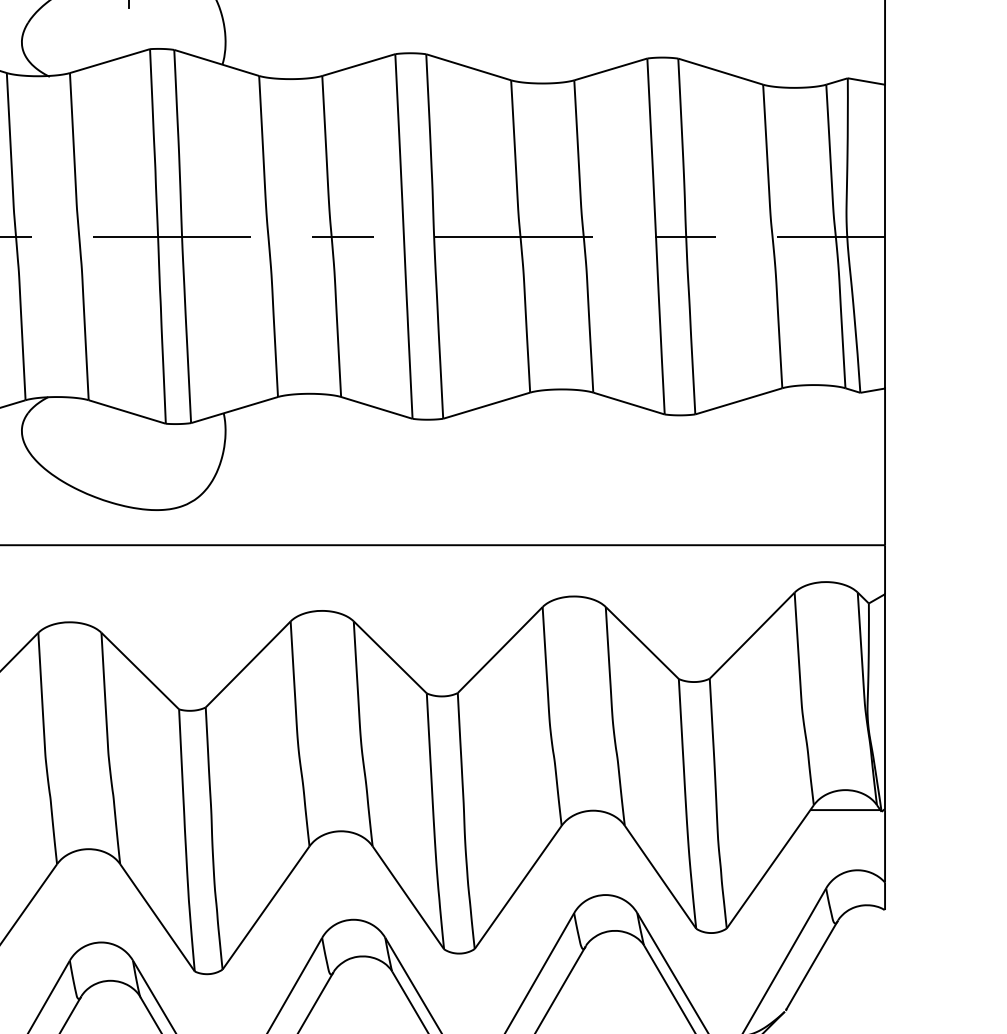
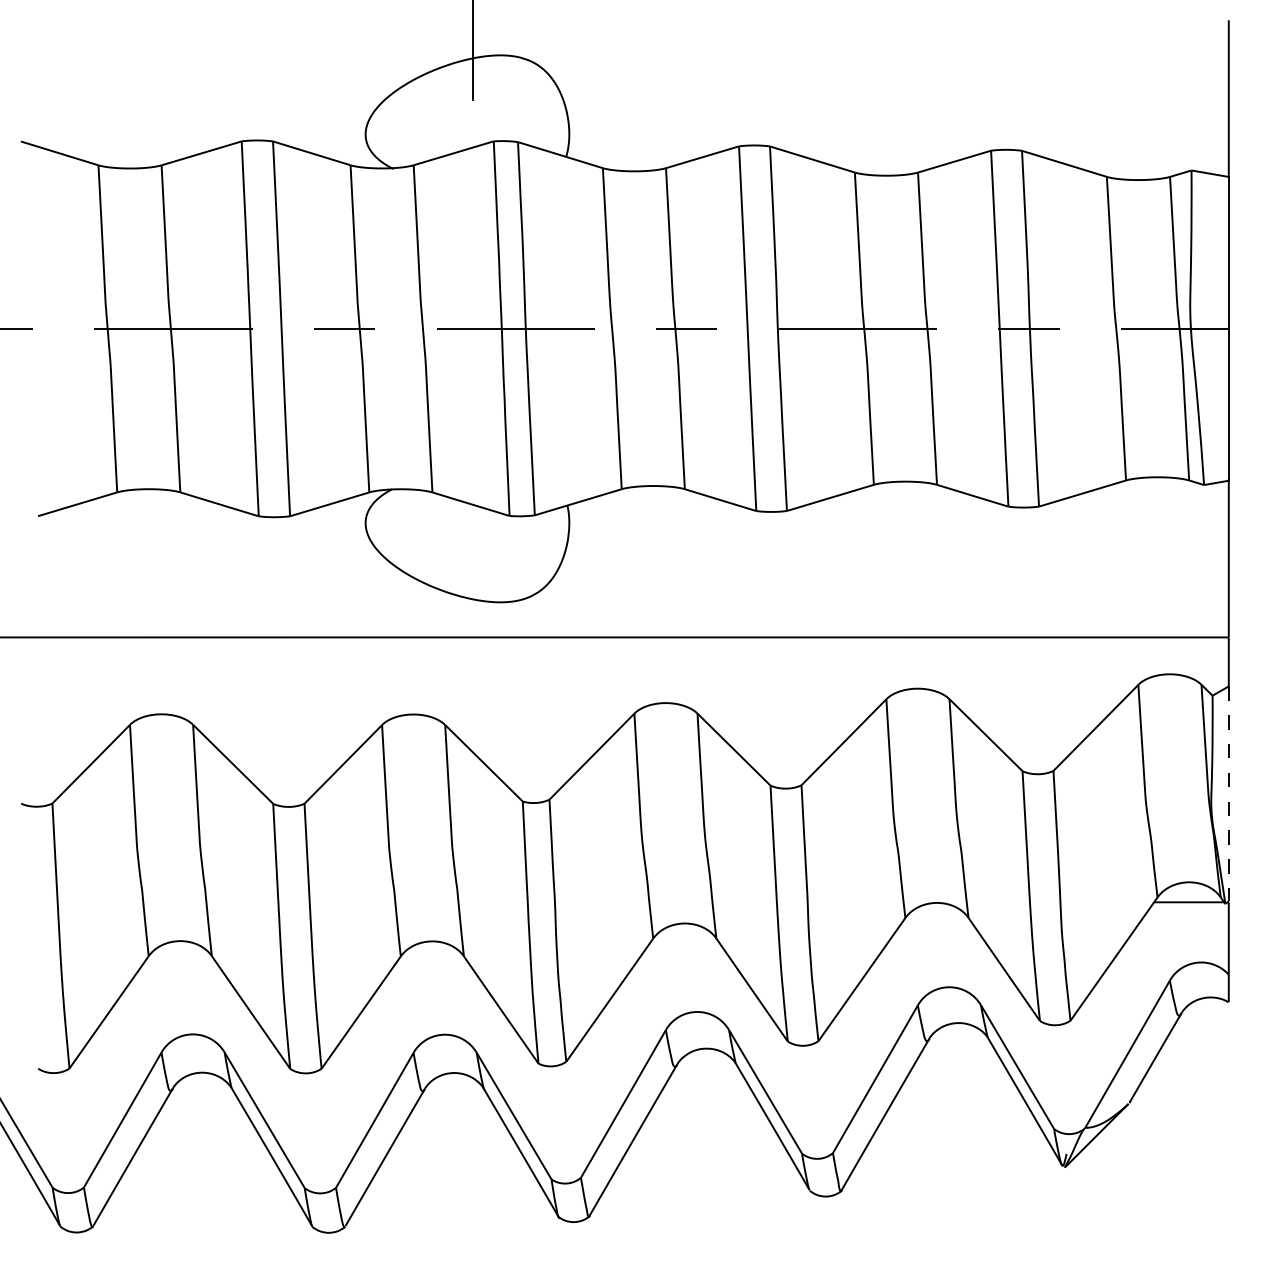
line: (884, 702) -> (1228, 794), solid -> dashed

